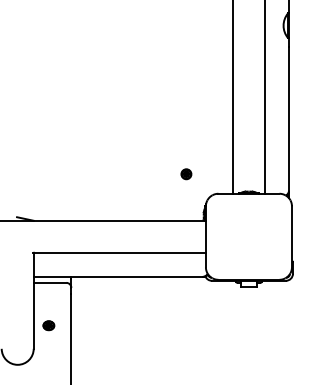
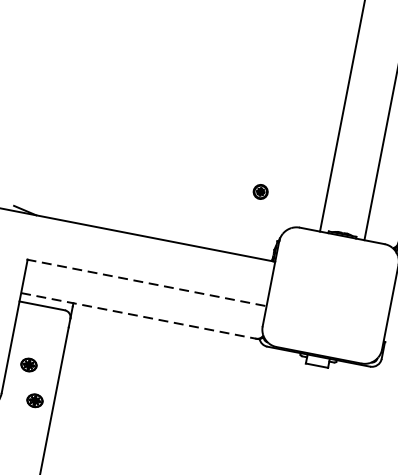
line: (119, 252) -> (146, 282), solid -> dashed
line: (118, 276) -> (138, 315), solid -> dashed
part: (57, 349) -> (34, 400), added

